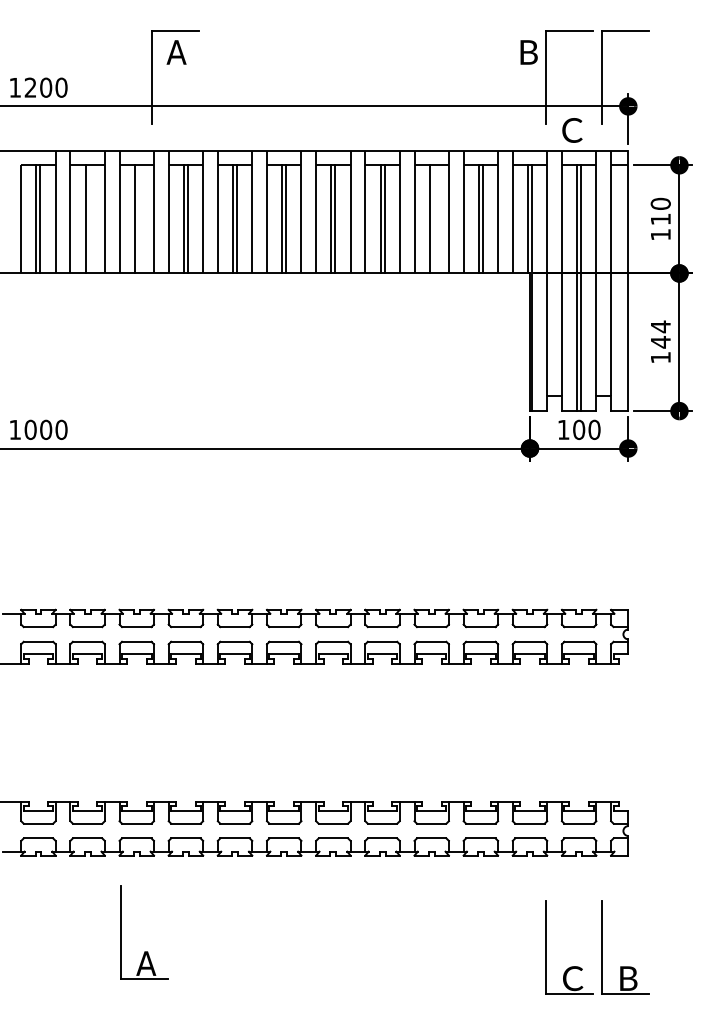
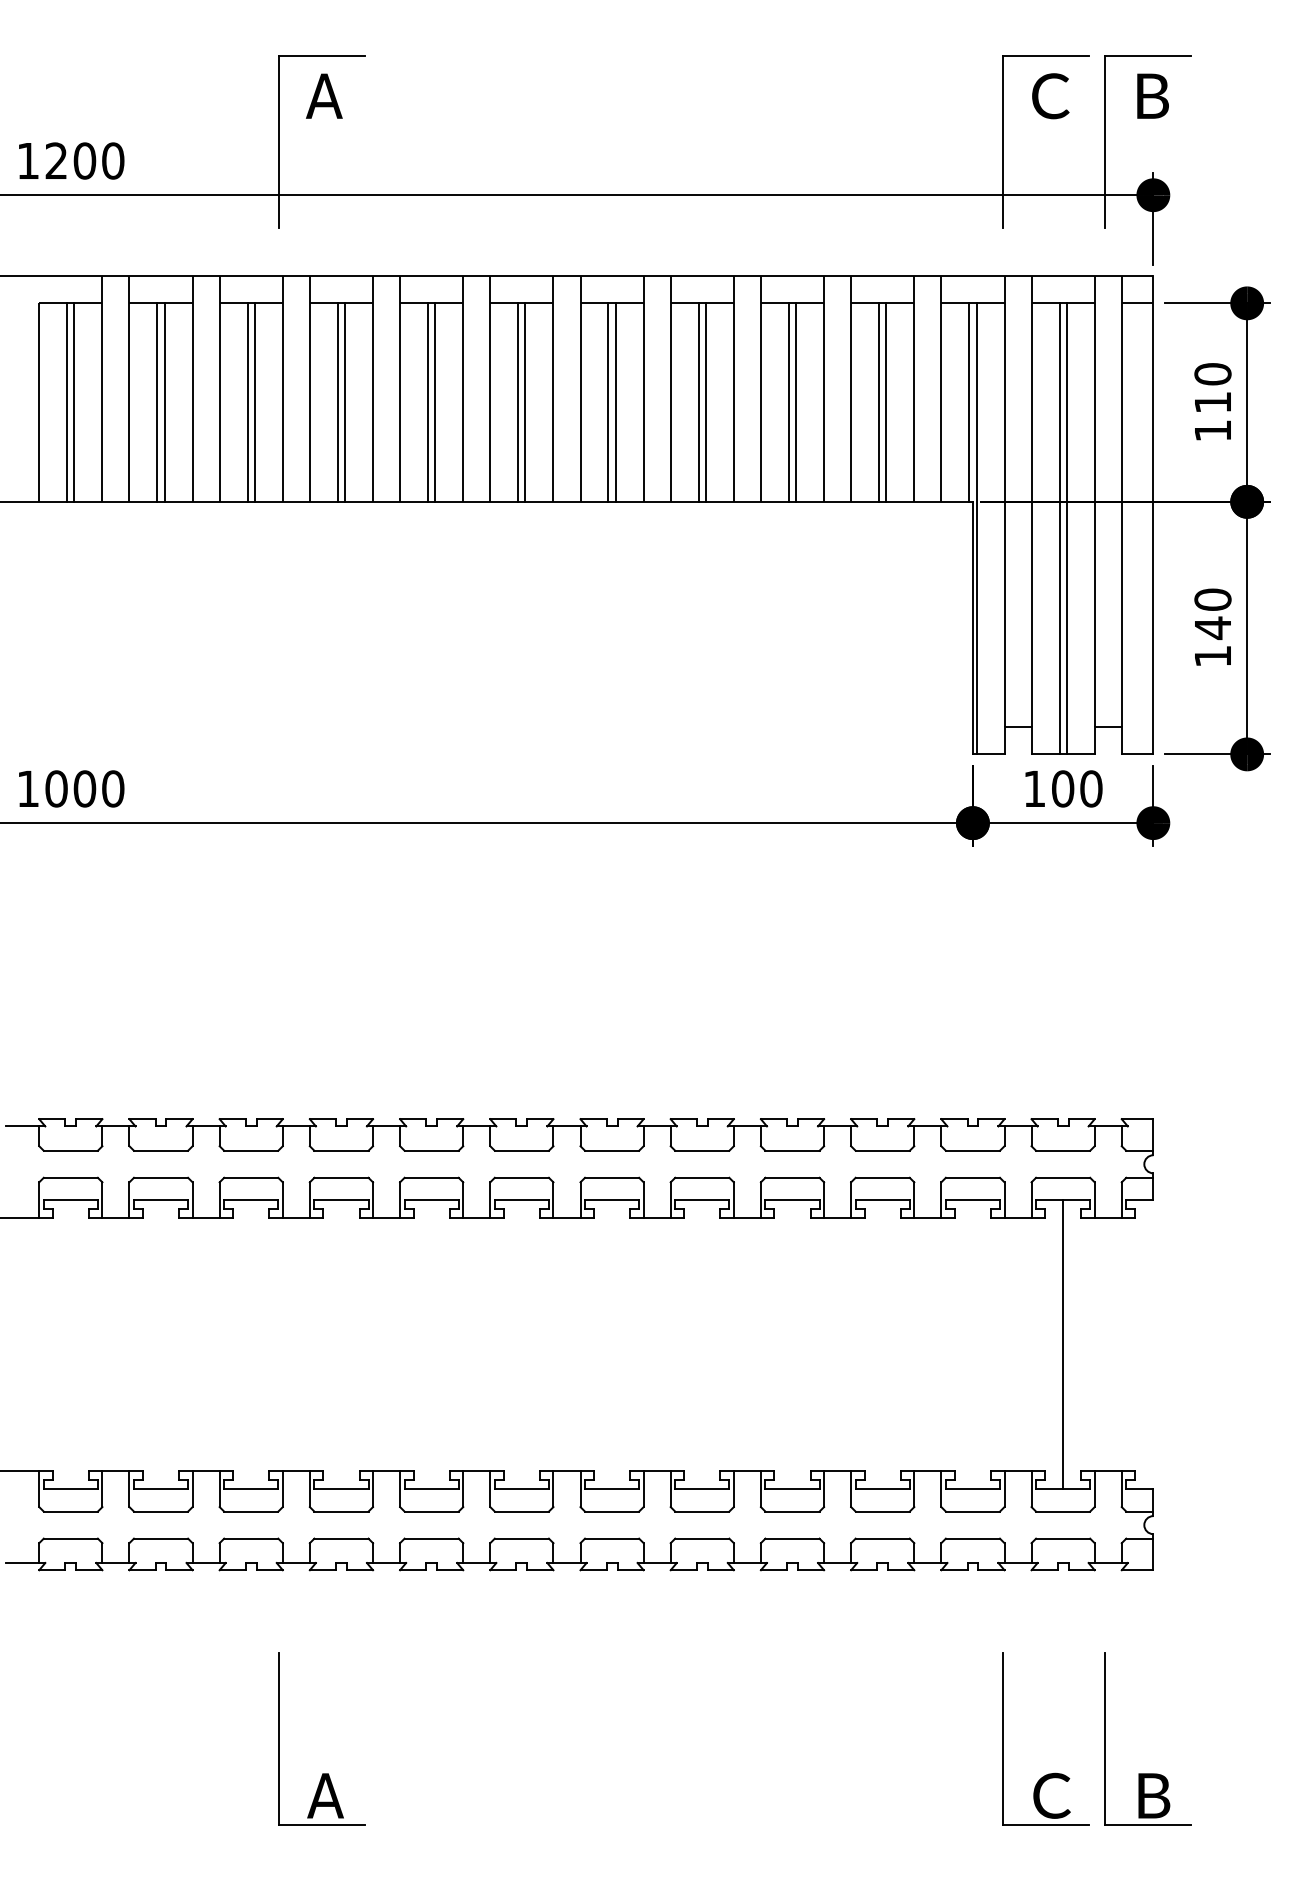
text: (528, 52) -> (1151, 96), moved
text: (572, 130) -> (1050, 96), moved
line: (89, 219) -> (164, 402), added
line: (138, 219) -> (254, 402), added
line: (433, 219) -> (795, 402), added
text: (660, 326) -> (1212, 599), 144 -> 140
line: (579, 732) -> (1063, 1344), added
part: (144, 951) -> (322, 1773), moved

